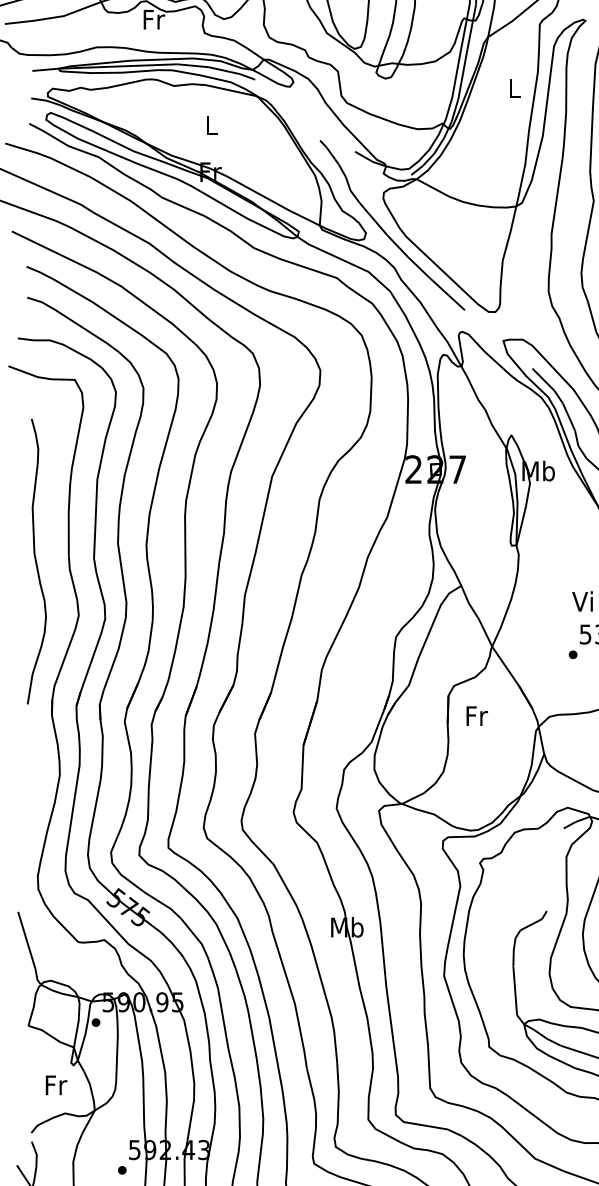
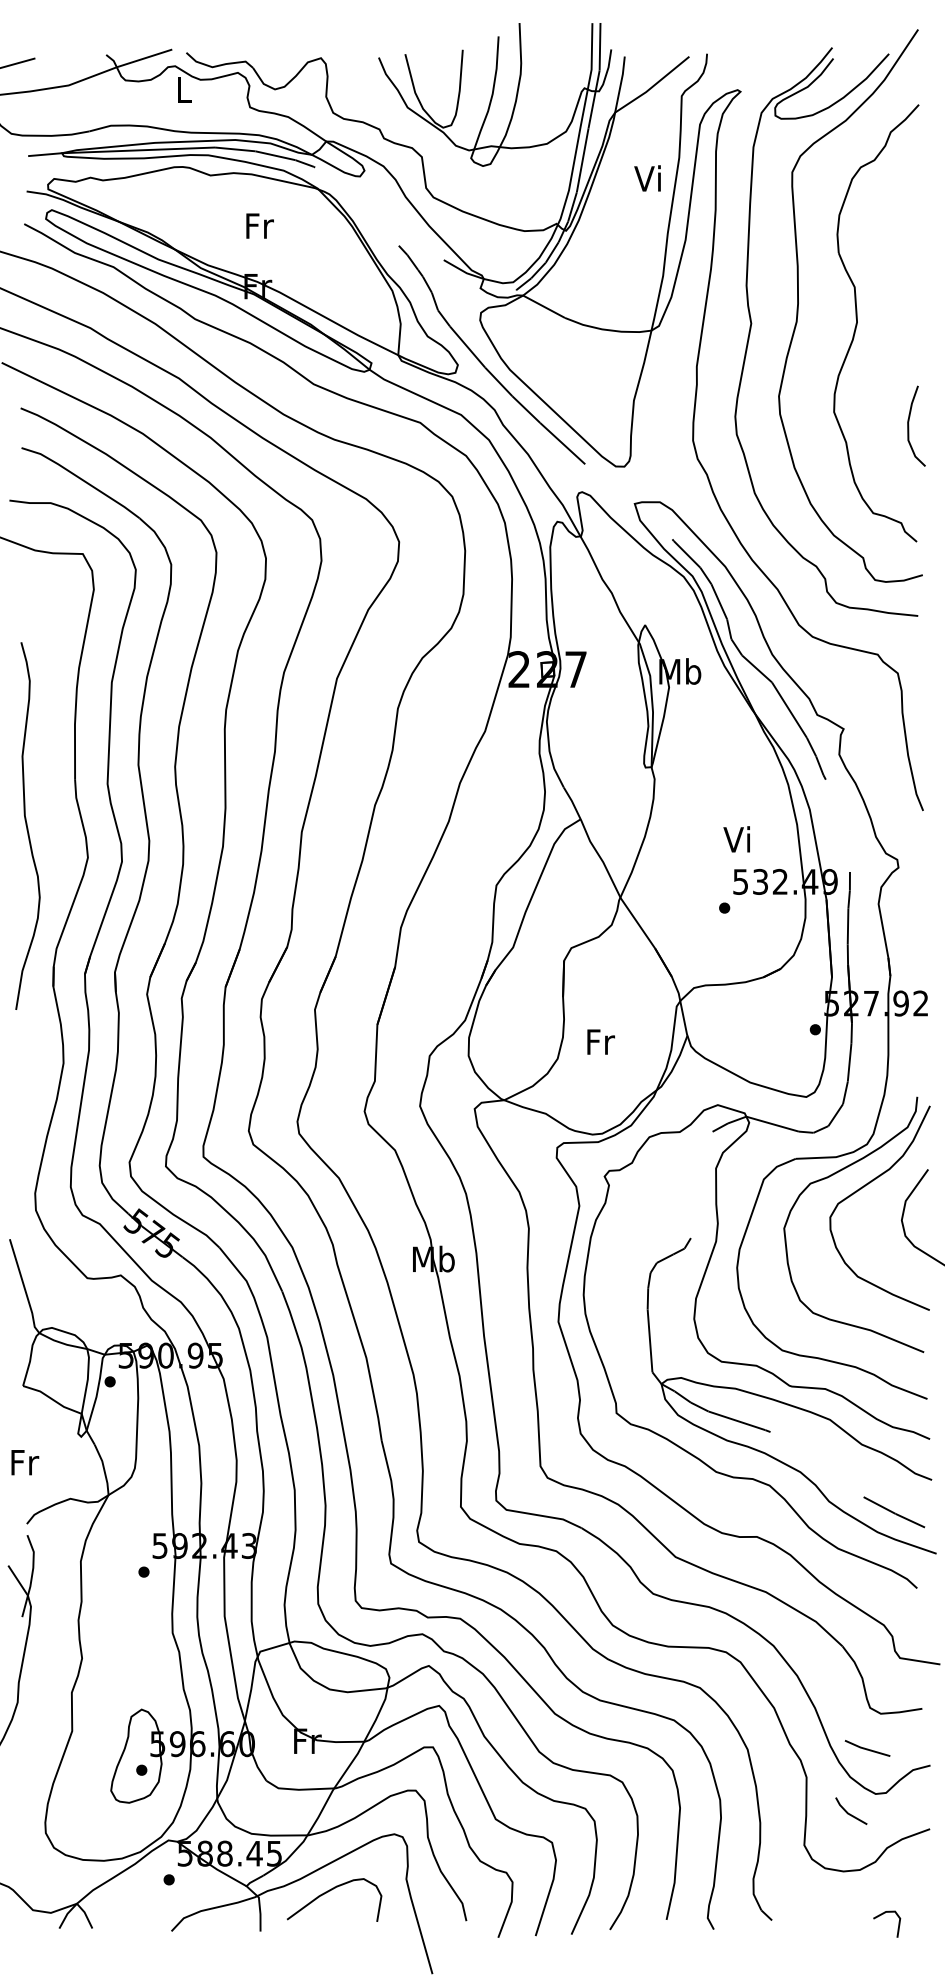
text: (154, 19) -> (185, 89), Fr -> L
text: (513, 88) -> (647, 178), L -> Vi
text: (211, 124) -> (259, 225), L -> Fr
curve: (36, 561) -> (27, 825), moved
text: (476, 715) -> (600, 1041), moved
text: (56, 1085) -> (25, 1462), moved

